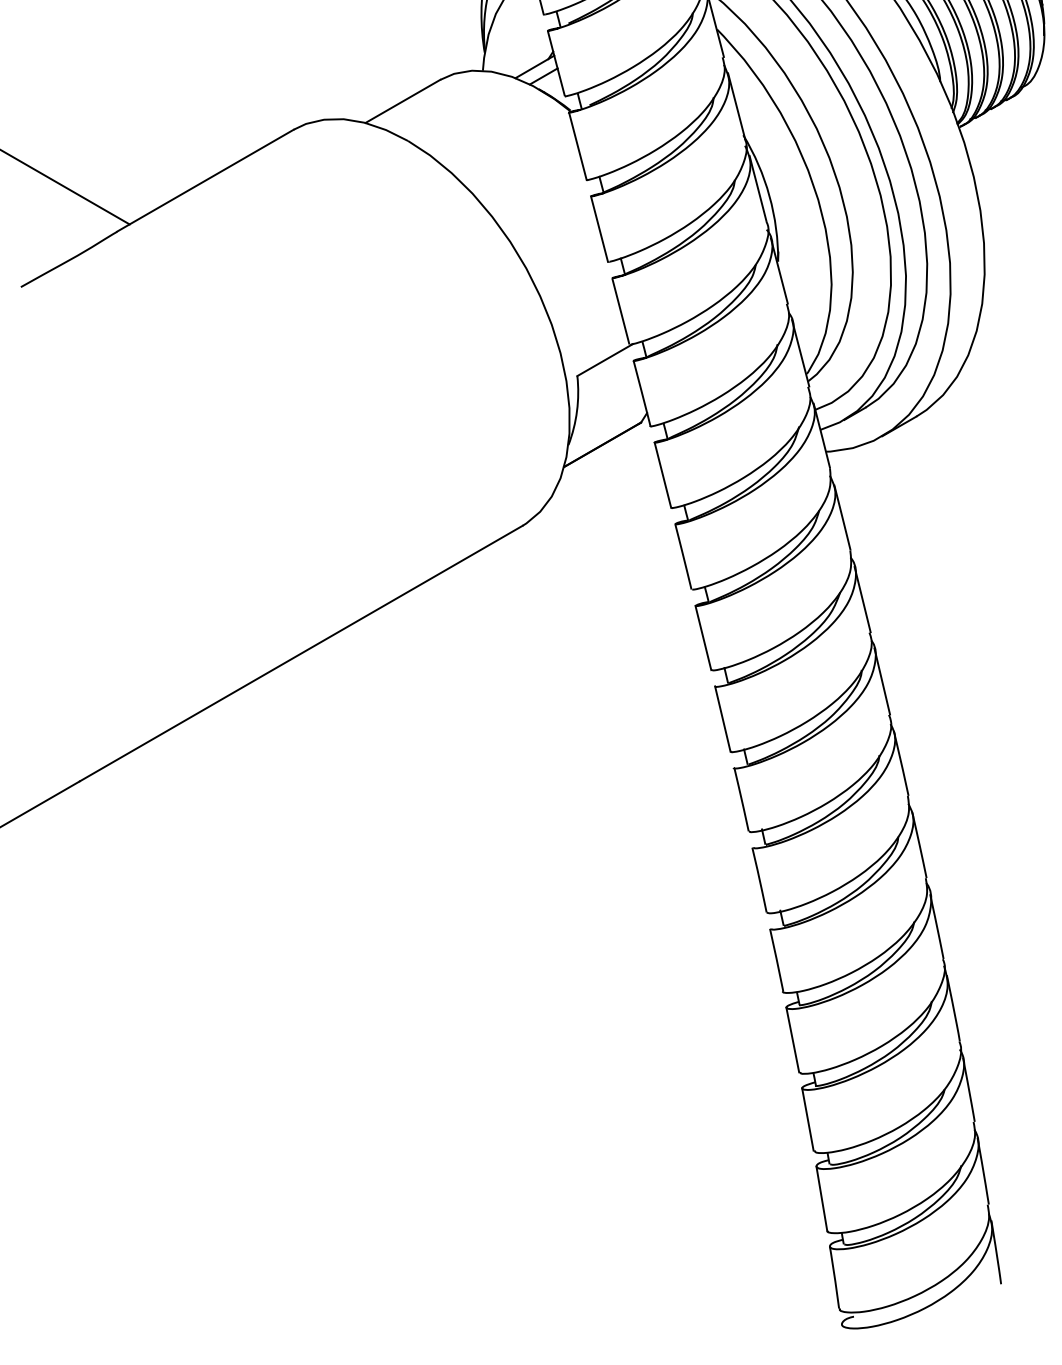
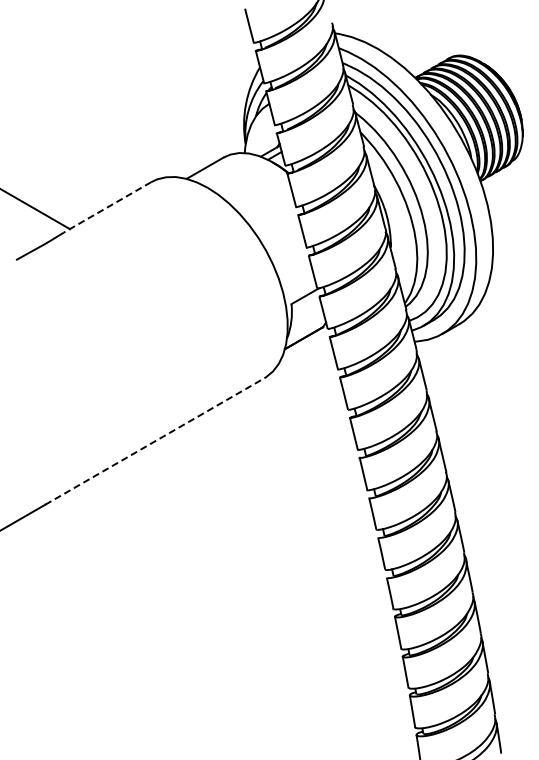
line: (205, 180) -> (107, 207), solid -> dashed
line: (302, 653) -> (155, 441), solid -> dashed

